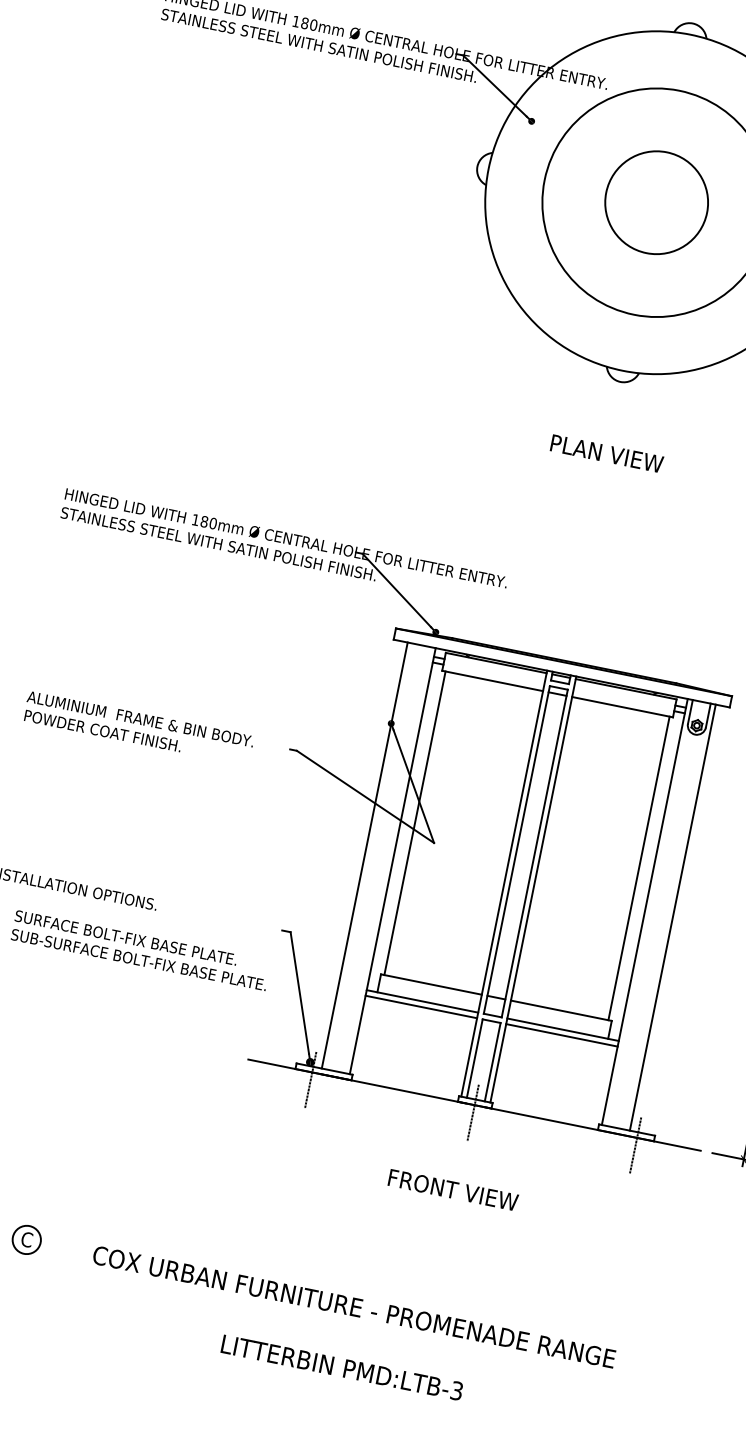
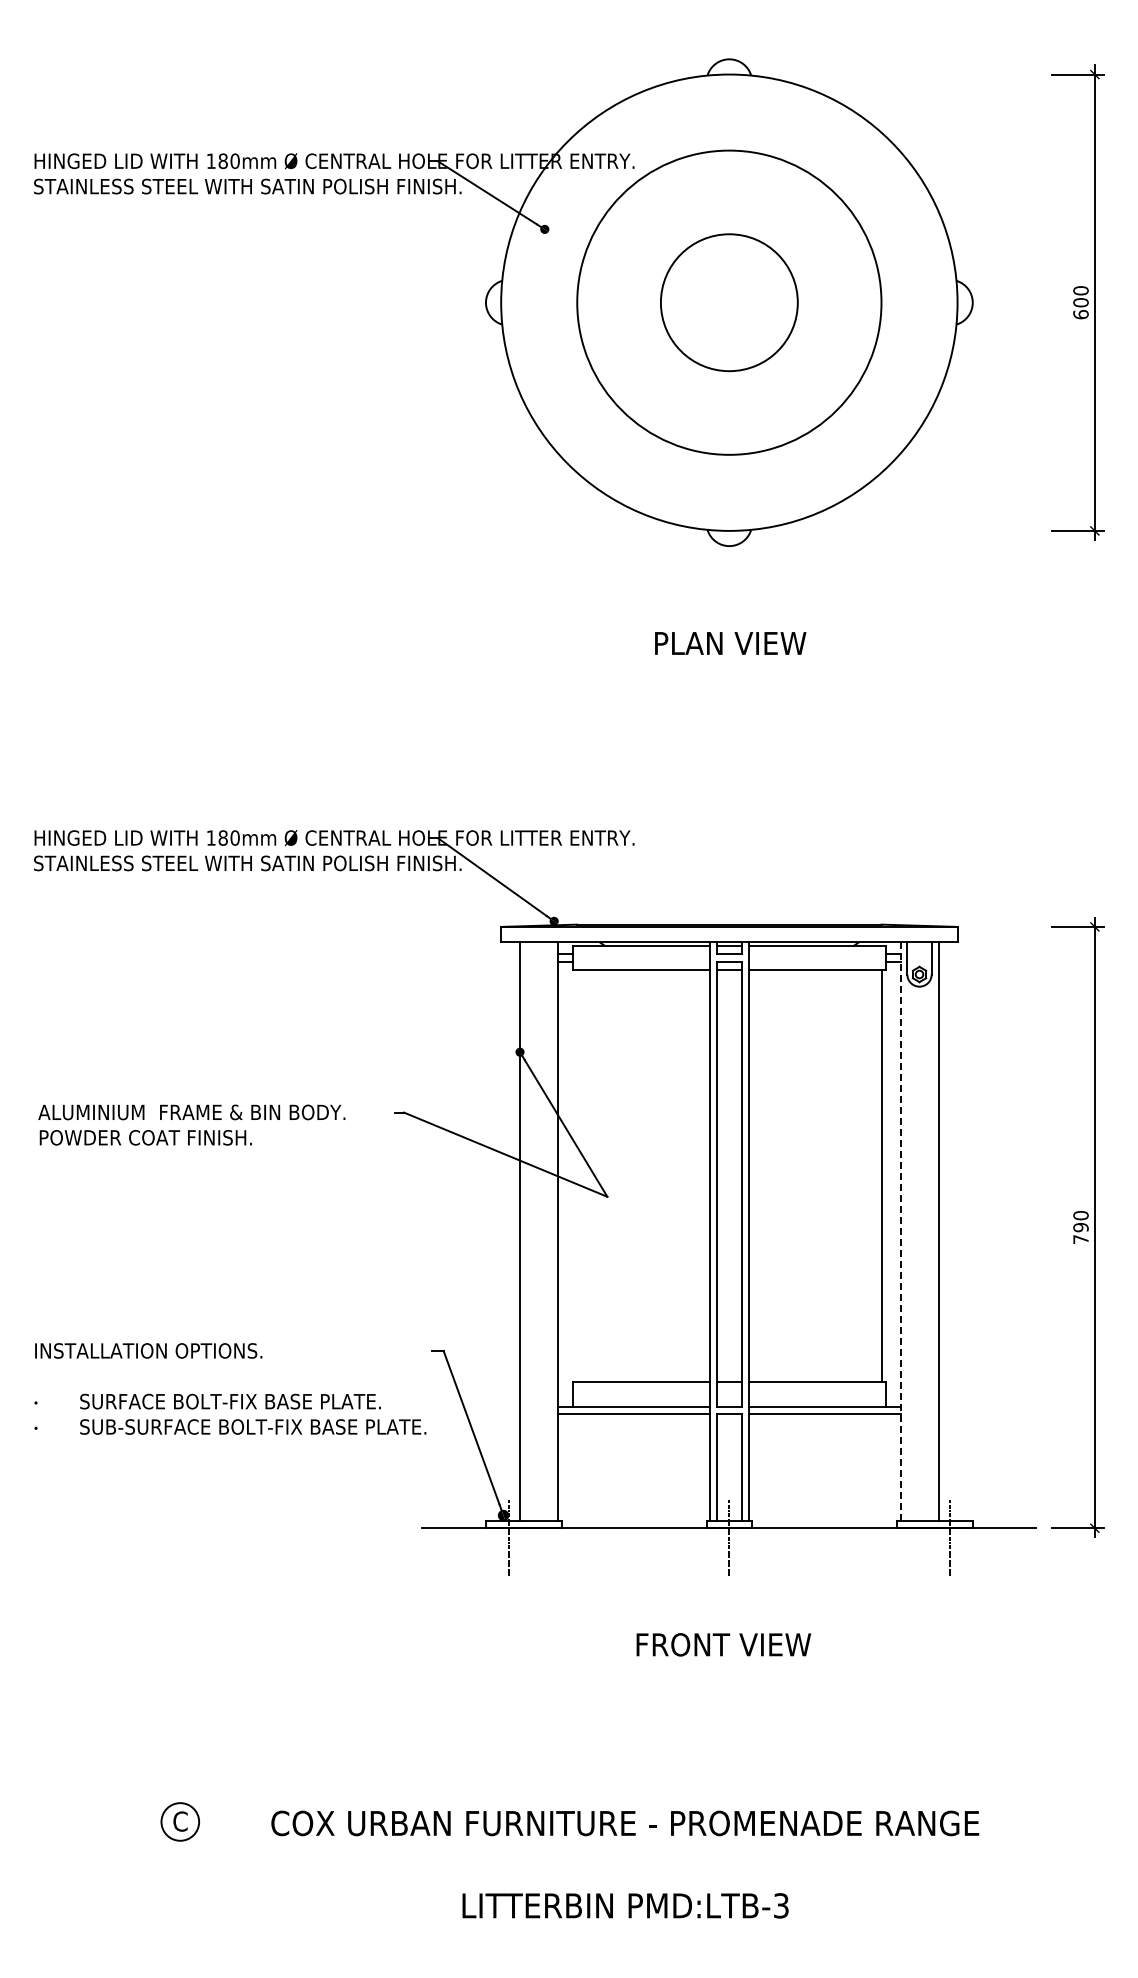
line: (415, 822) -> (577, 1175), removed
line: (644, 912) -> (900, 1231), solid -> dashed

